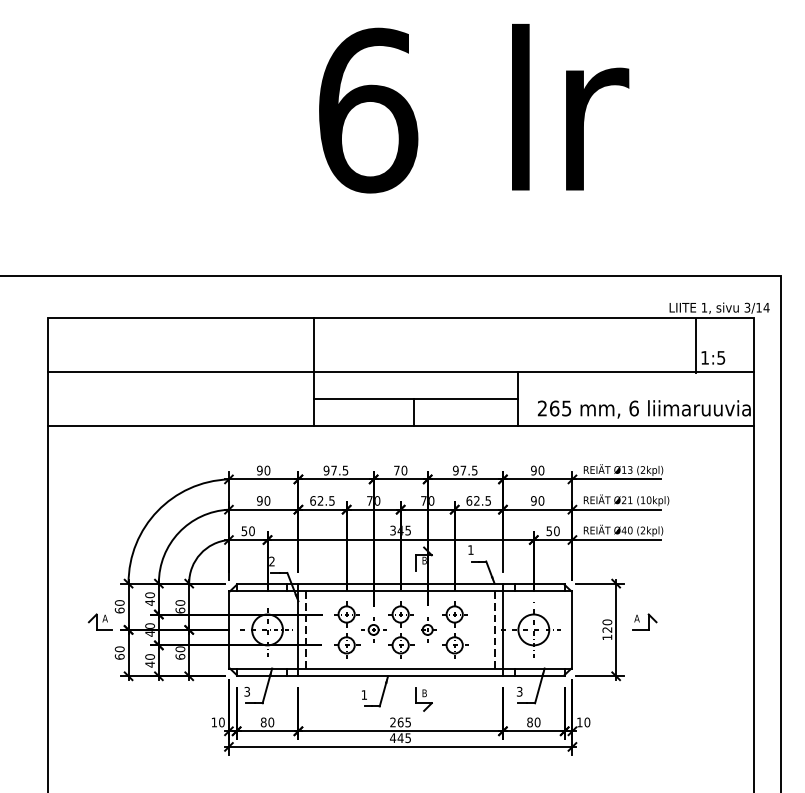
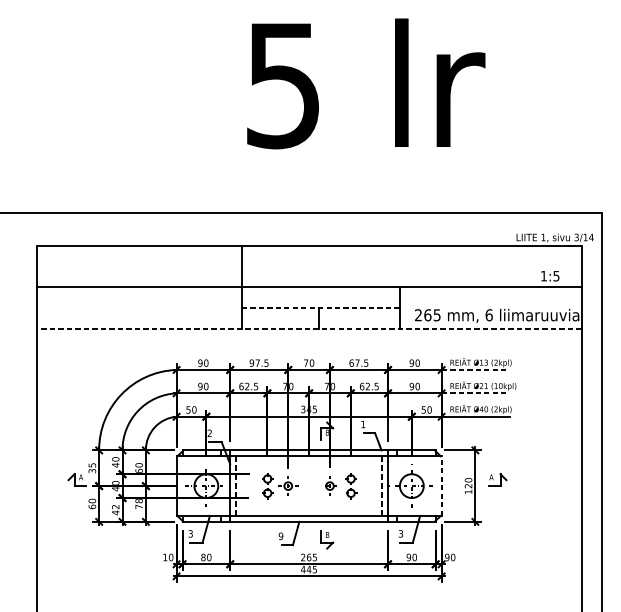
text: (368, 110) -> (284, 85), 6 -> 5
line: (695, 345) -> (536, 266), removed
line: (415, 399) -> (320, 308), solid -> dashed
line: (400, 426) -> (308, 329), solid -> dashed
text: (455, 470) -> (351, 363), 97.5 -> 67.5
line: (617, 479) -> (476, 370), solid -> dashed
line: (617, 509) -> (476, 393), solid -> dashed
text: (119, 606) -> (92, 468), 60 -> 35
part: (347, 629) -> (268, 485), size x0.6
part: (401, 629) -> (309, 485), removed
part: (455, 629) -> (351, 485), size x0.6
line: (572, 629) -> (441, 485), solid -> dashed
text: (180, 652) -> (139, 503), 60 -> 78
text: (149, 656) -> (115, 506), 40 -> 42
text: (364, 694) -> (281, 535), 1 -> 9
text: (529, 722) -> (408, 557), 80 -> 90
text: (579, 722) -> (447, 557), 10 -> 90

